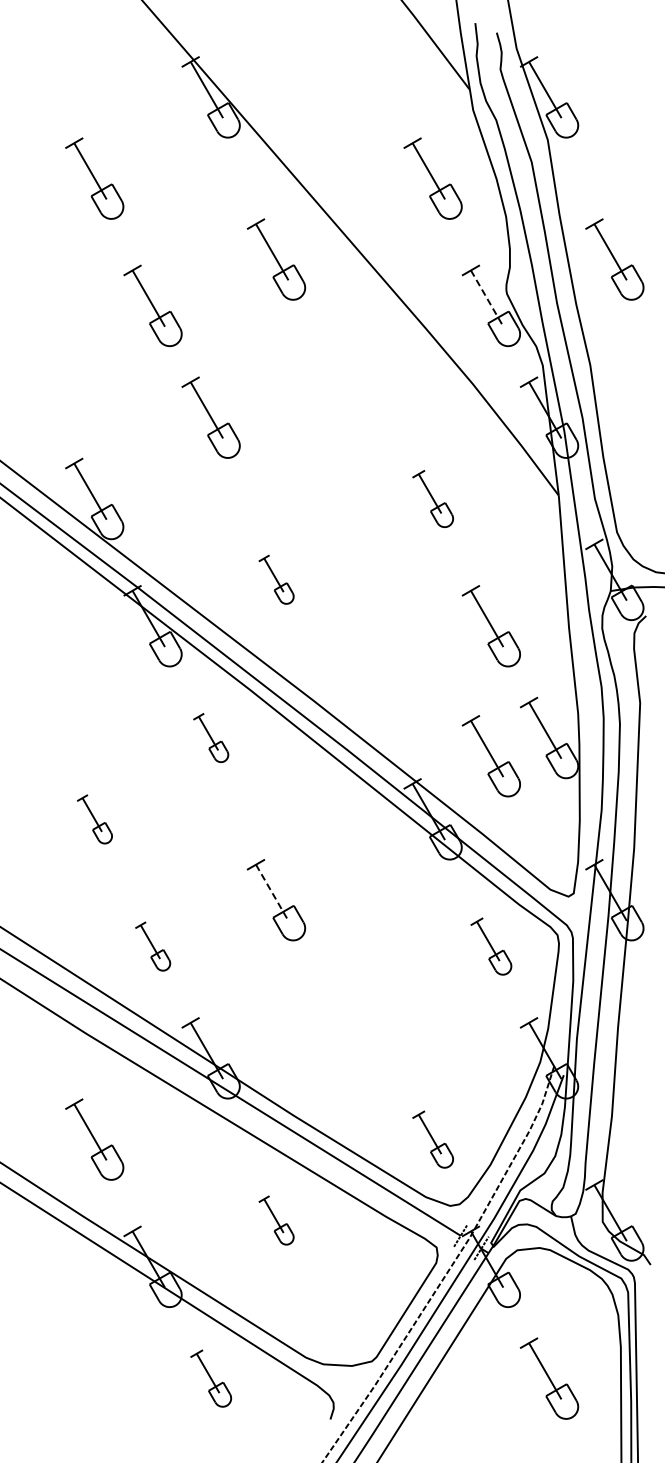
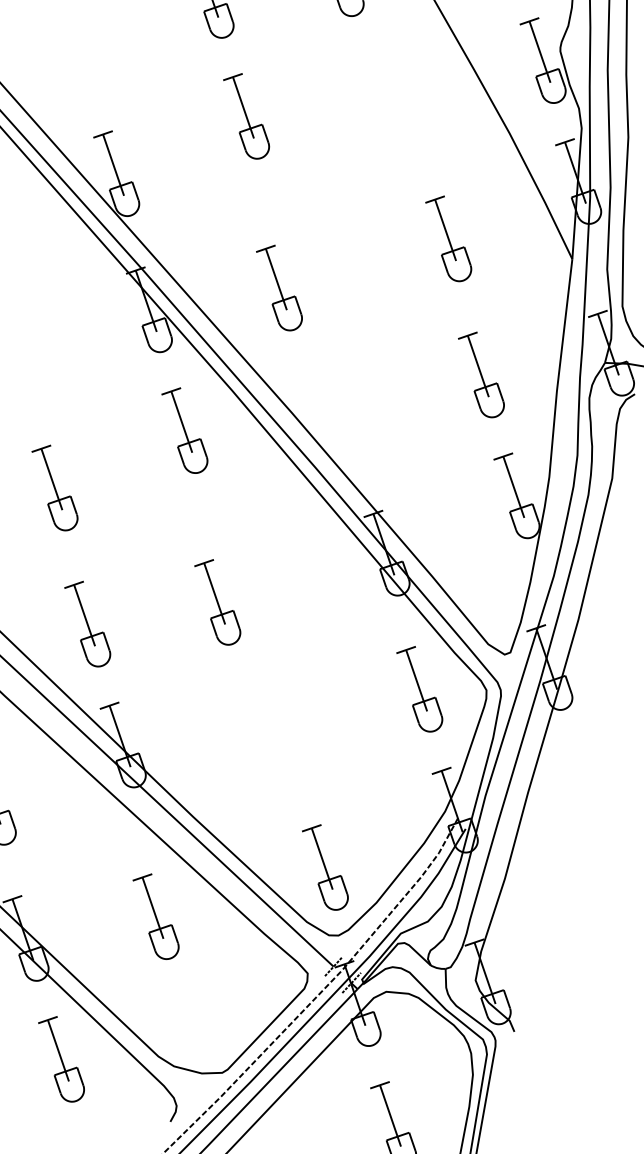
line: (487, 299) -> (540, 53), dashed -> solid
part: (432, 498) -> (447, 237), size x1.43
part: (276, 579) -> (279, 287), size x1.67
part: (210, 737) -> (184, 429), size x1.67
part: (490, 756) -> (455, 502), removed
part: (94, 819) -> (54, 487), size x1.67
line: (272, 893) -> (214, 594), dashed -> solid
part: (152, 946) -> (86, 623), size x1.67
part: (490, 946) -> (418, 688), size x1.43
part: (432, 1139) -> (324, 866), size x1.43
part: (276, 1220) -> (155, 916), size x1.67
part: (210, 1378) -> (60, 1058), size x1.43

